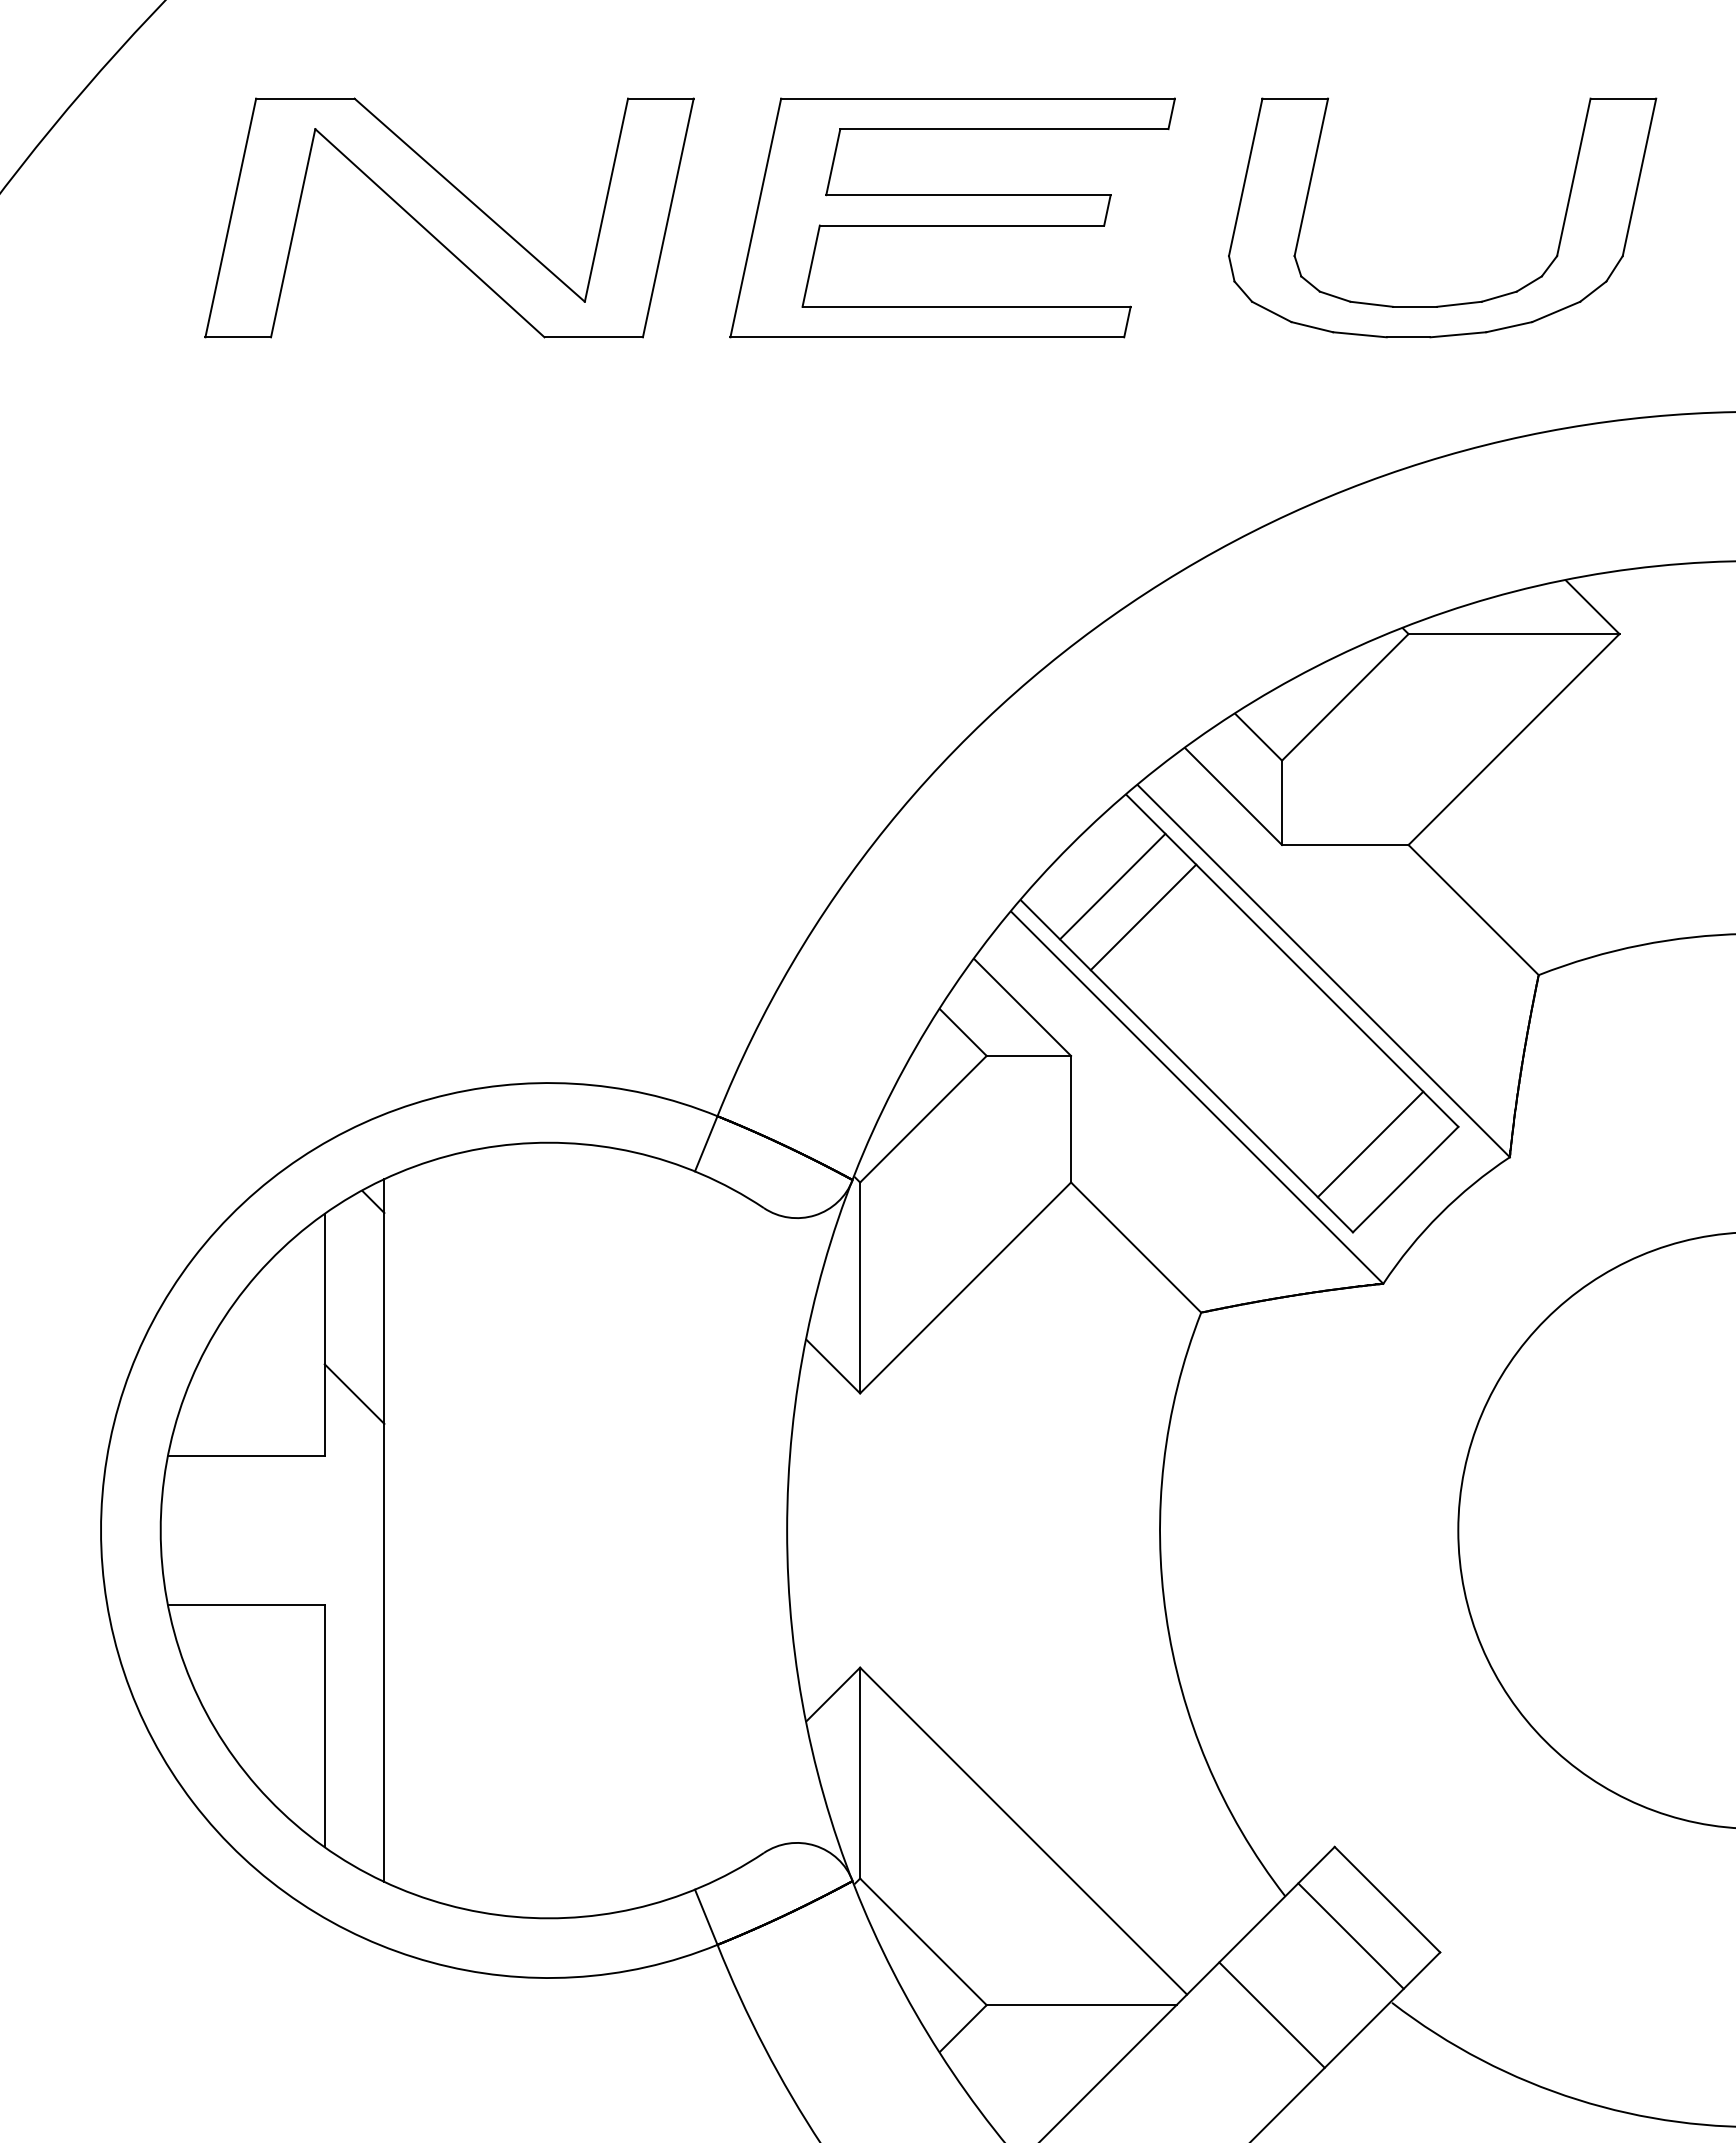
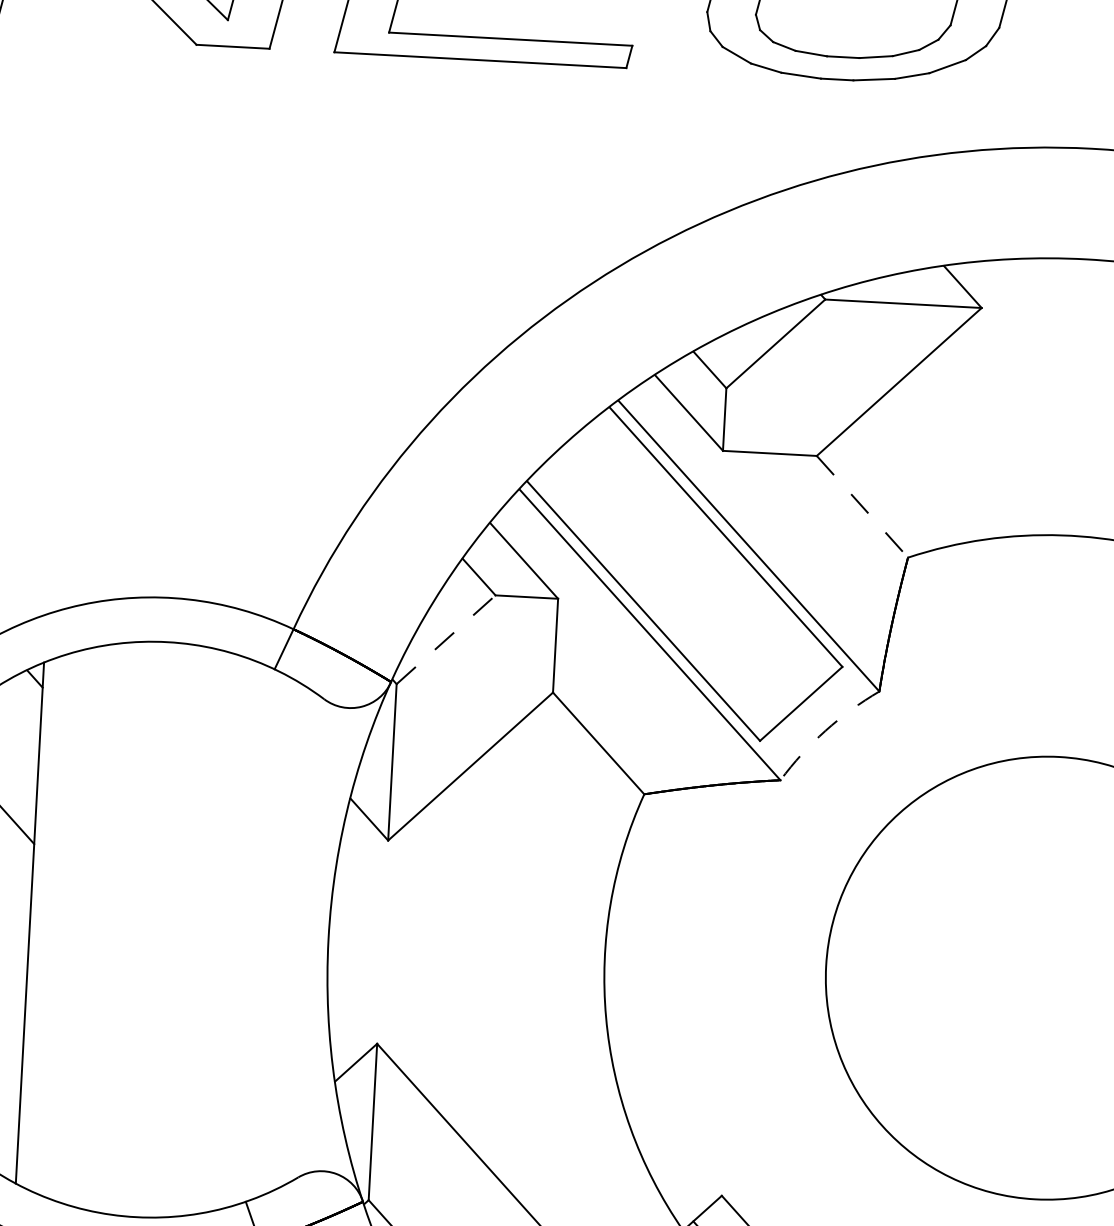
line: (1112, 886) -> (595, 474), removed
line: (1474, 910) -> (863, 507), solid -> dashed
line: (1143, 917) -> (617, 499), removed
line: (923, 1118) -> (446, 639), solid -> dashed
line: (1370, 1144) -> (776, 676), removed
arc: (1440, 1214) -> (825, 731), solid -> dashed

